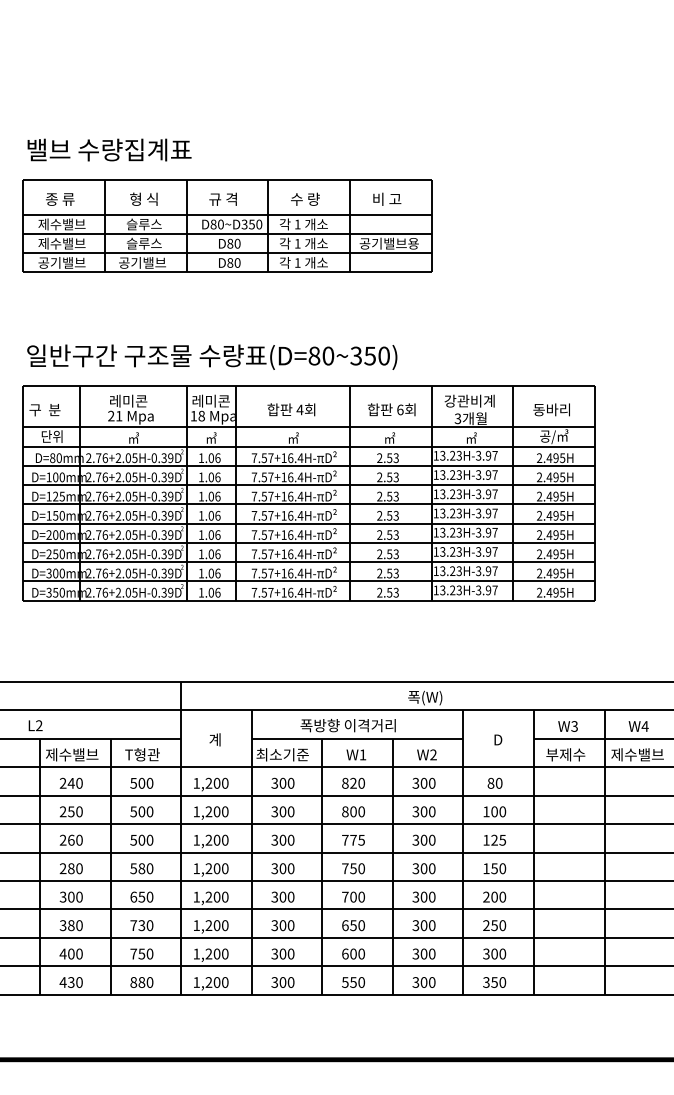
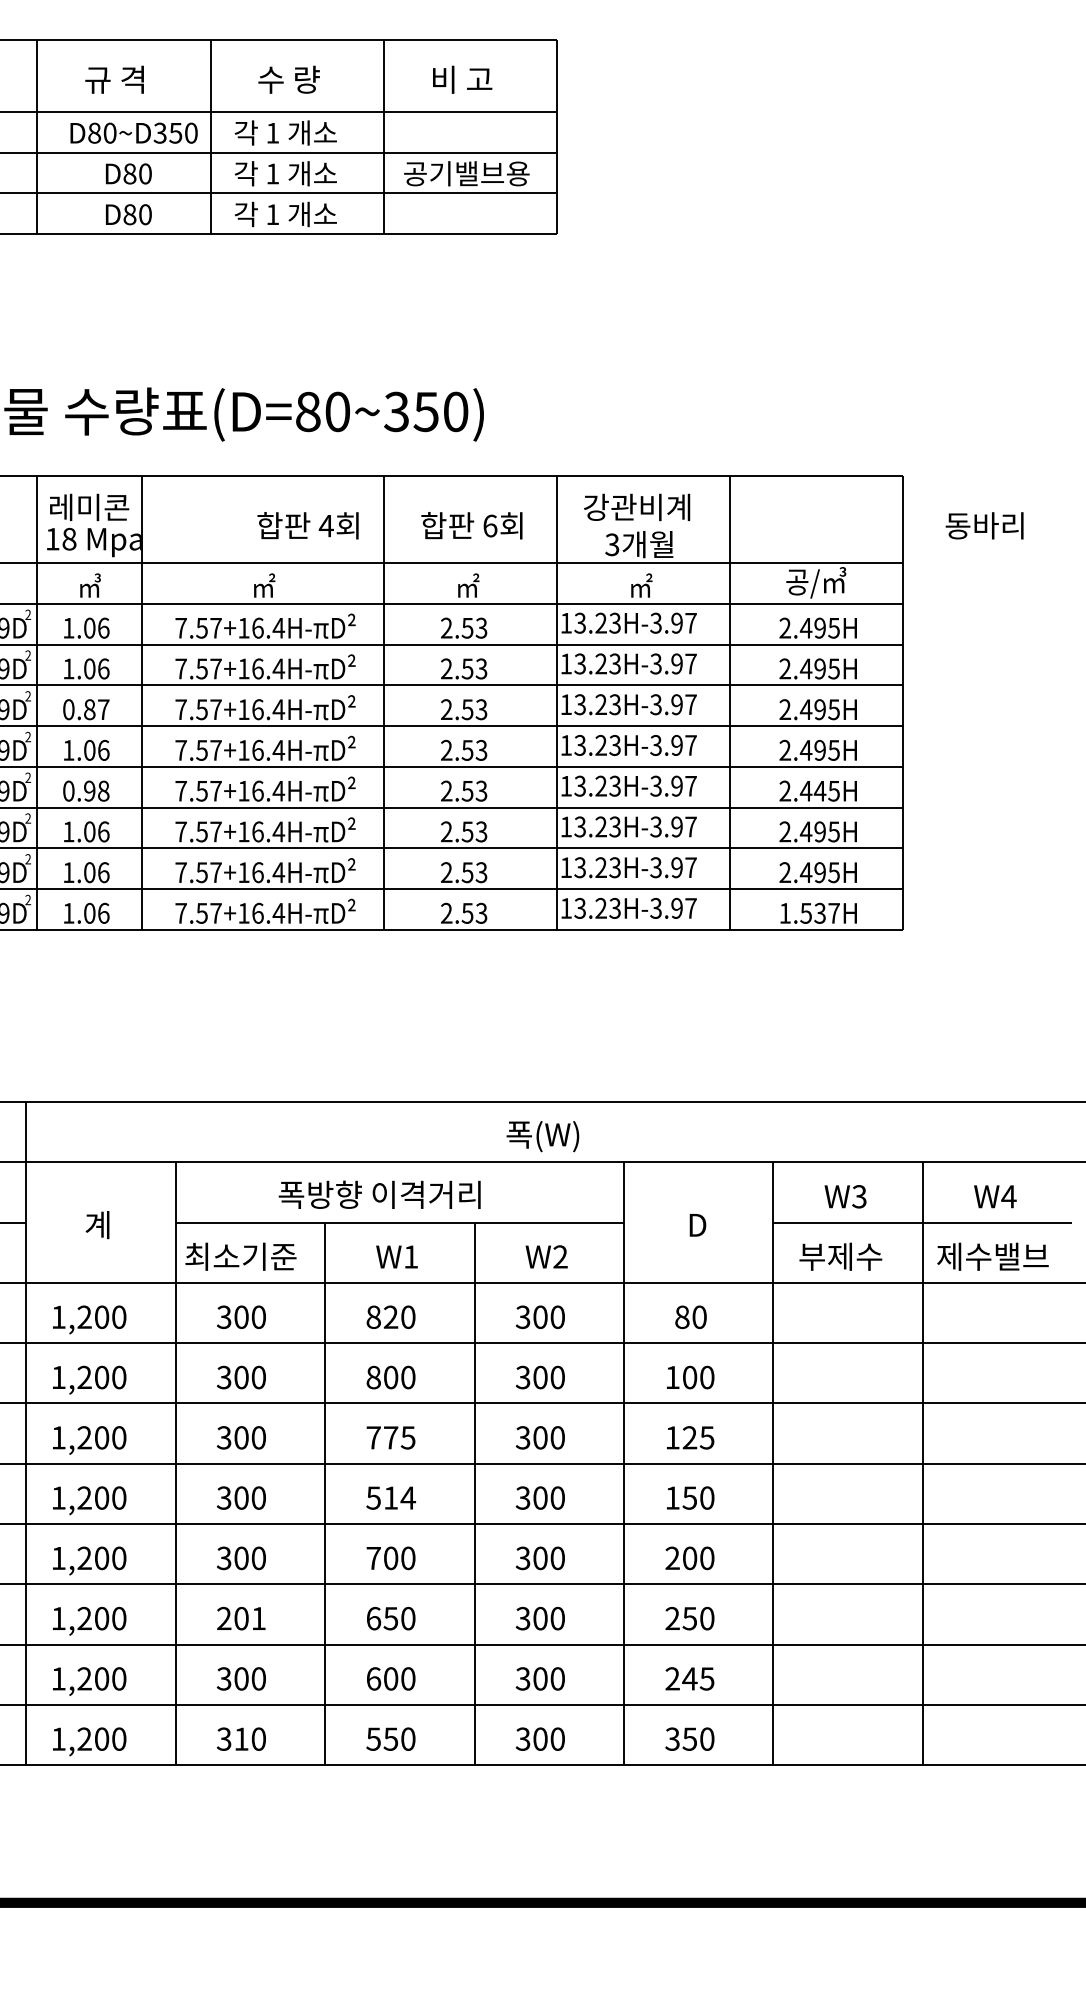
text: (291, 409) -> (308, 525), moved
text: (551, 409) -> (984, 525), moved
text: (209, 496) -> (85, 709), 1.06 -> 0.87
text: (209, 534) -> (85, 789), 1.06 -> 0.98
text: (555, 534) -> (818, 789), 2.495H -> 2.445H
text: (551, 592) -> (810, 912), 2.495H -> 1.537H
text: (353, 868) -> (390, 1497), 750 -> 514
text: (282, 925) -> (240, 1618), 300 -> 201
text: (494, 953) -> (689, 1677), 300 -> 245
text: (282, 982) -> (240, 1739), 300 -> 310

